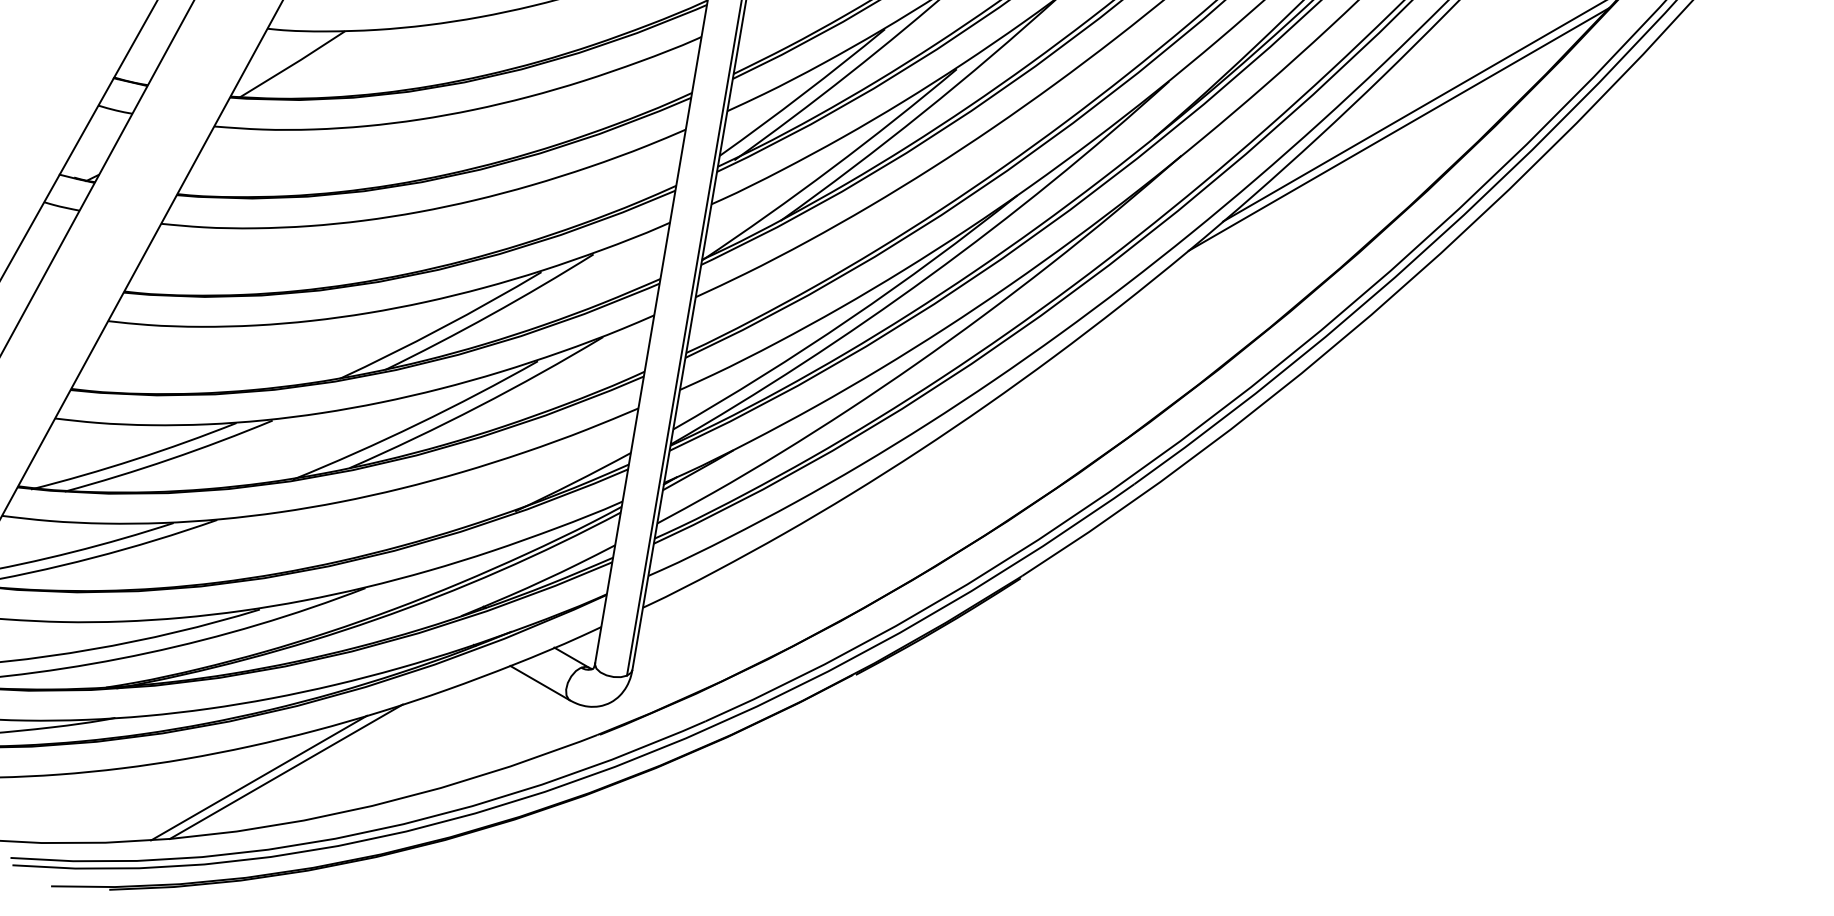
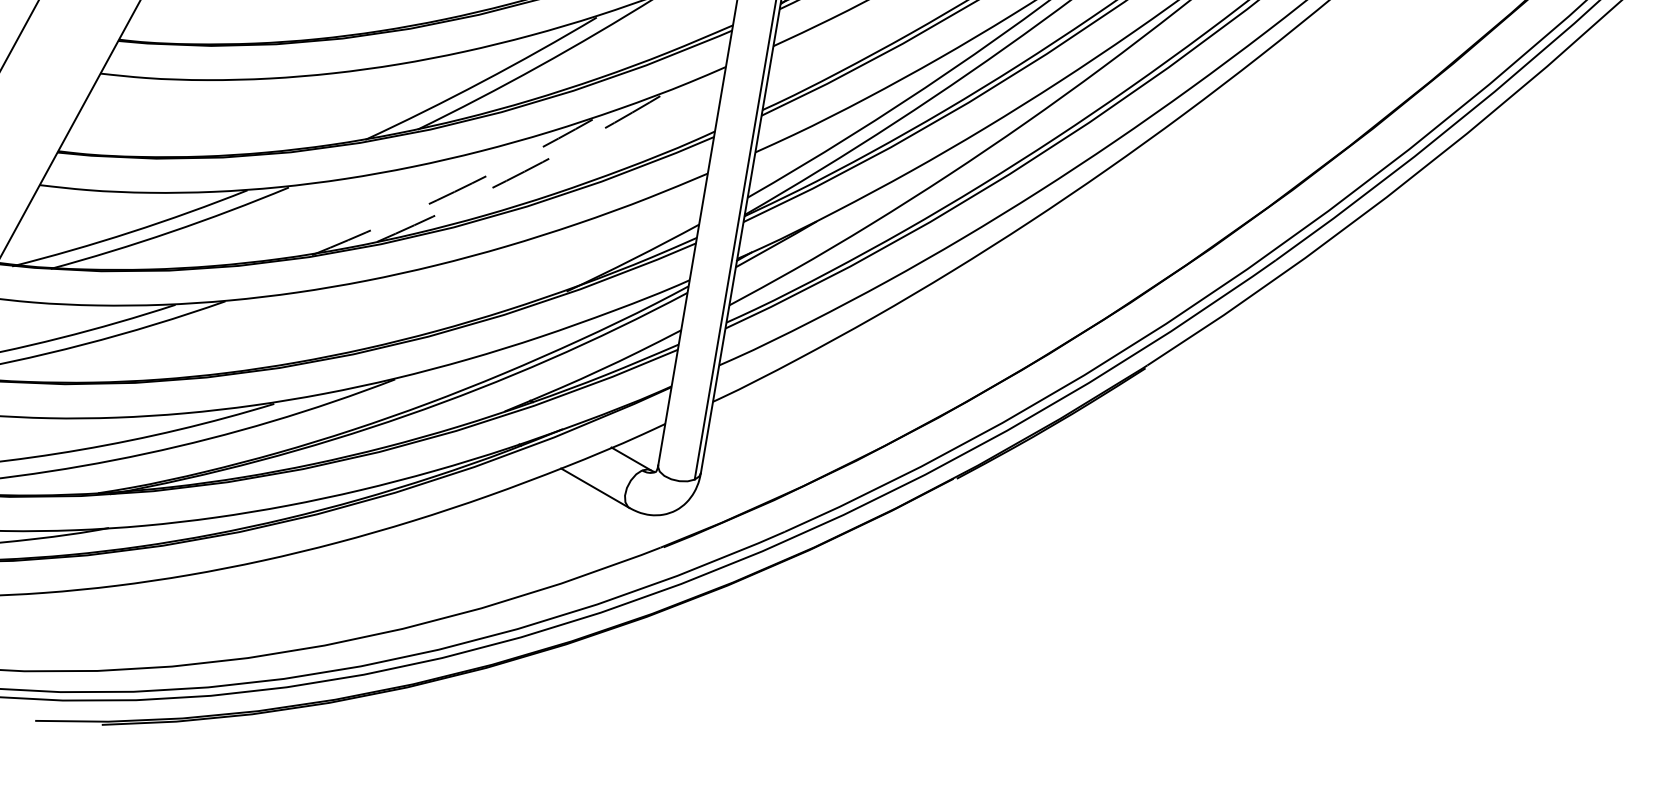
arc: (478, 406) -> (524, 171), solid -> dashed
arc: (417, 424) -> (454, 191), solid -> dashed
line: (285, 771) -> (303, 589), removed
line: (259, 777) -> (273, 596), removed

